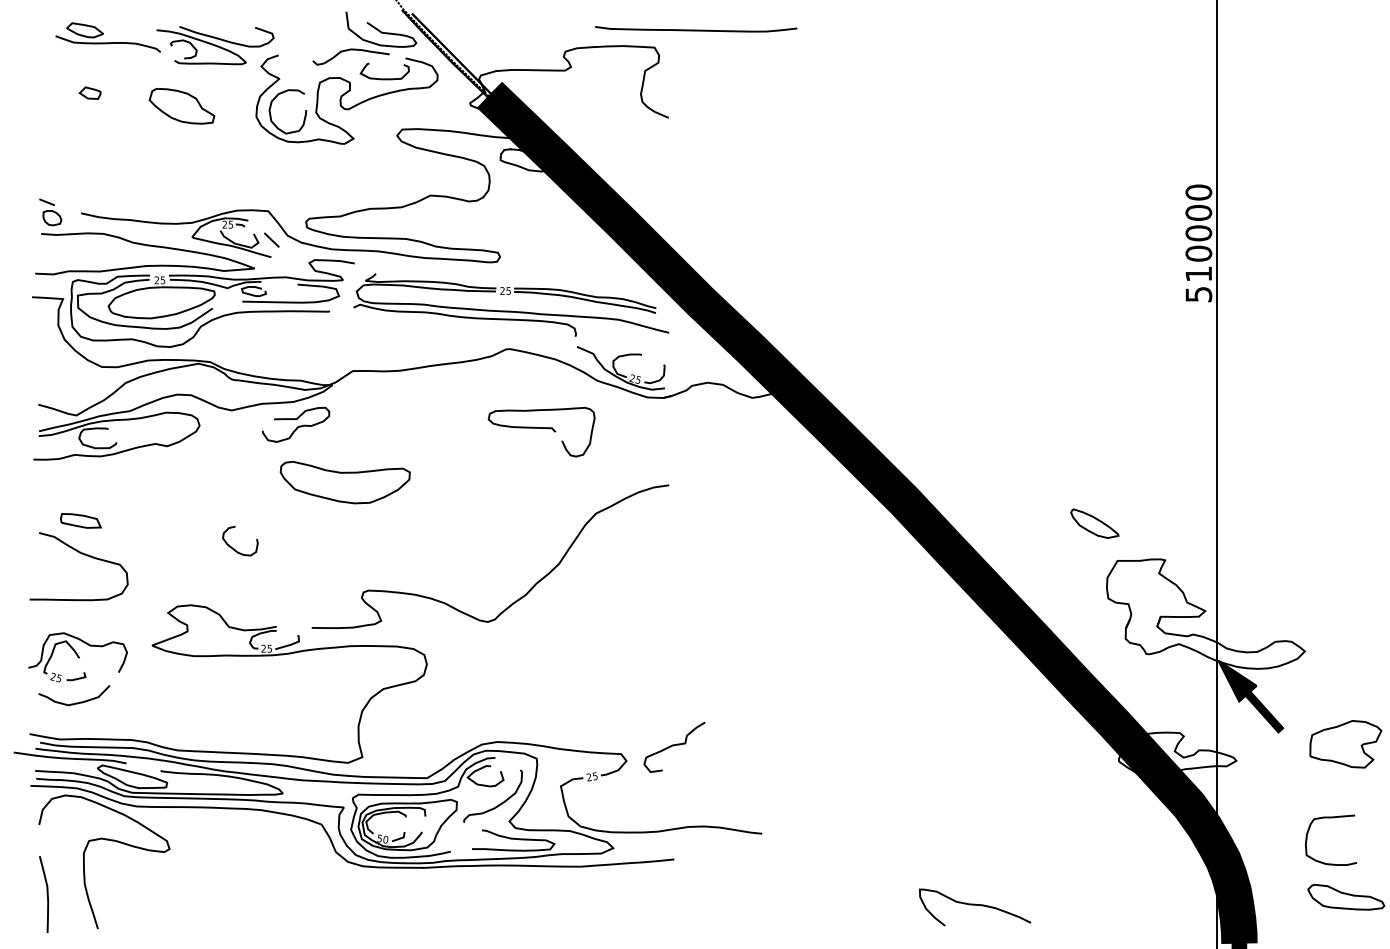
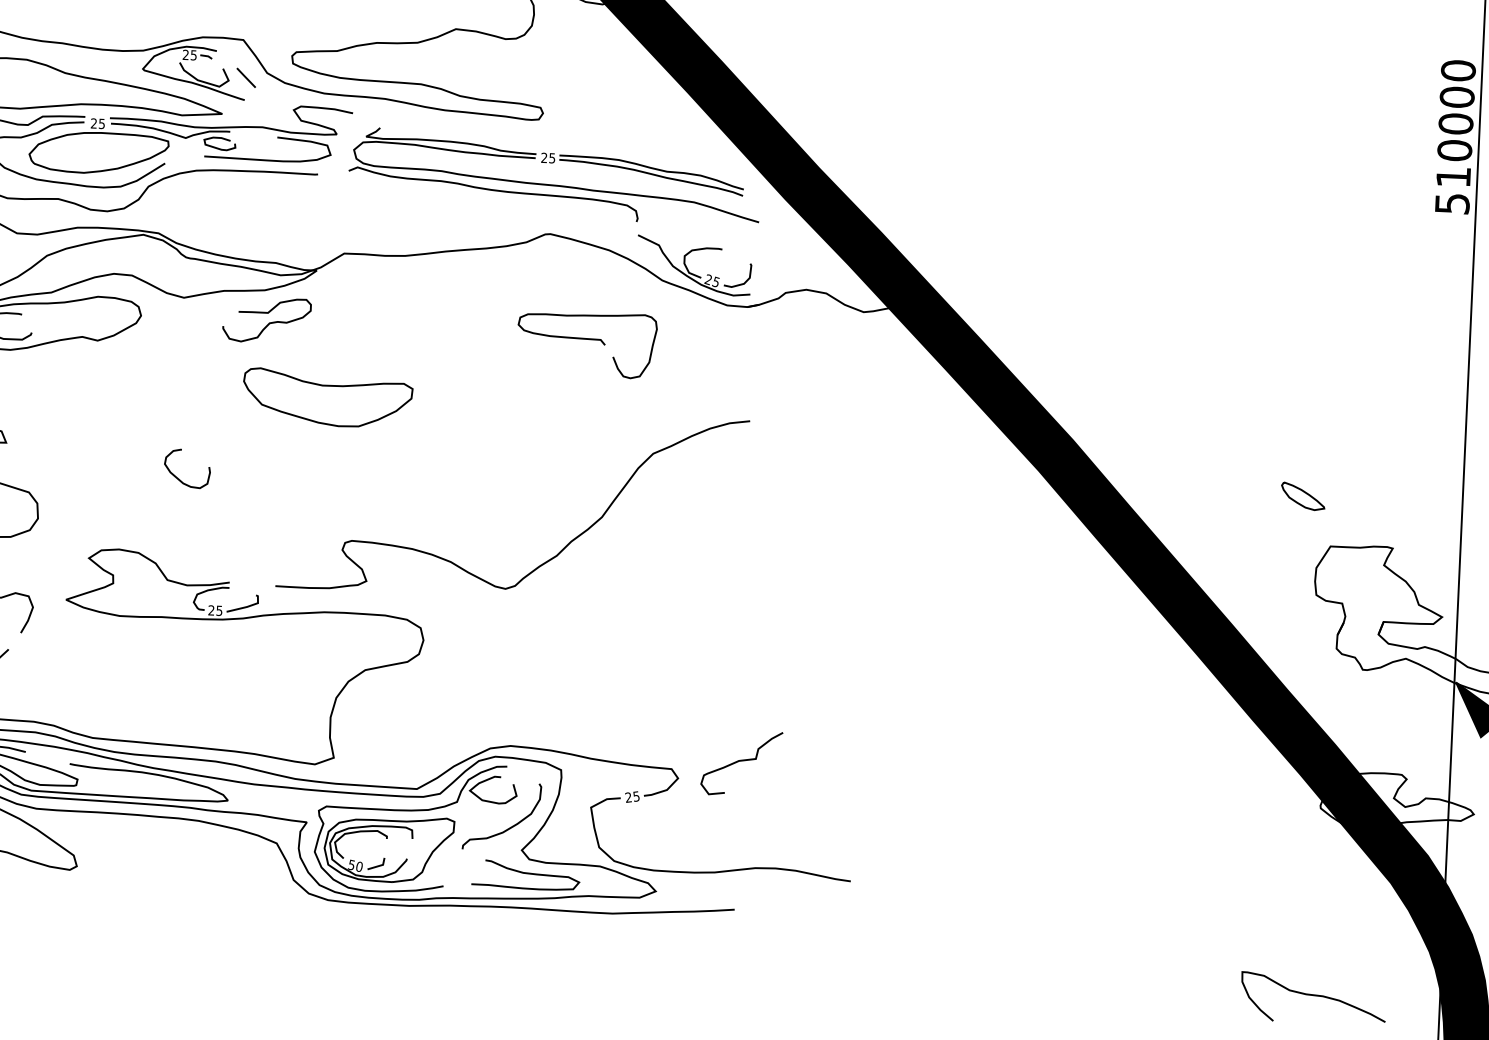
part: (1094, 523) -> (1302, 496), size x0.7
curve: (975, 905) -> (1314, 996), moved

